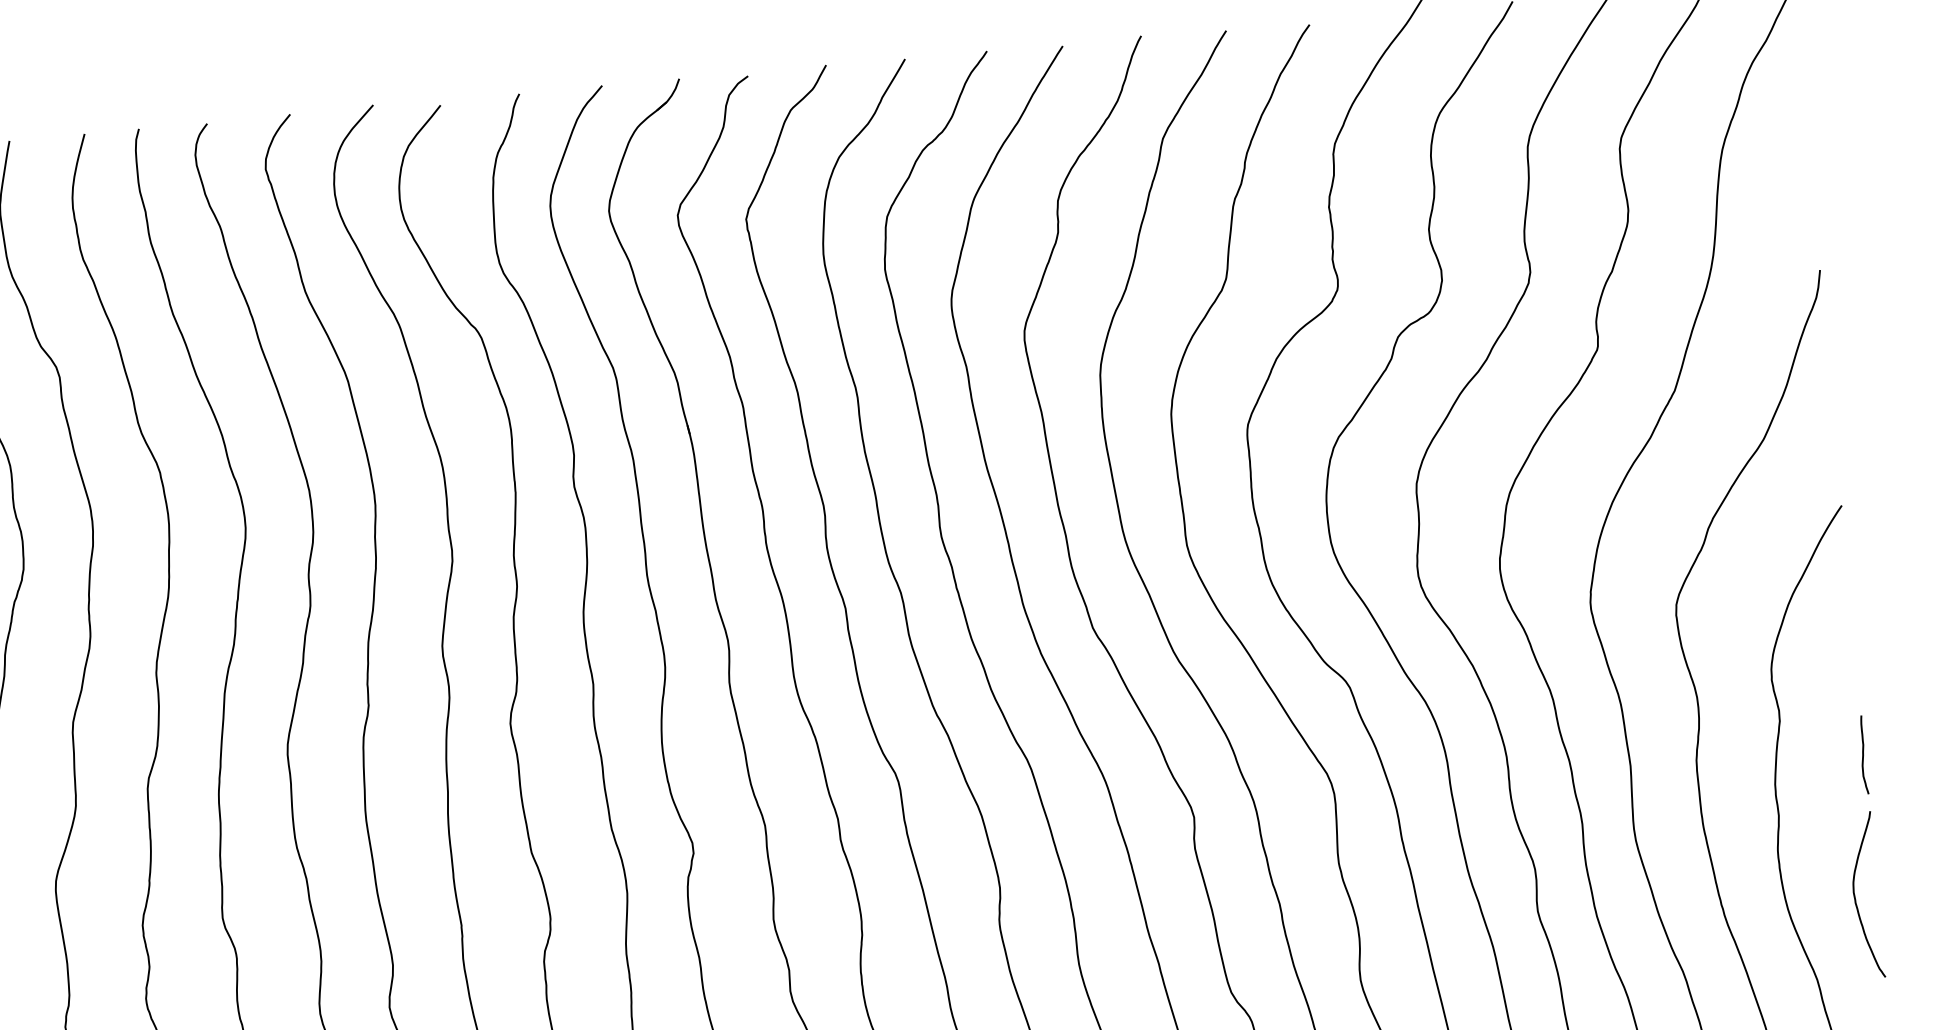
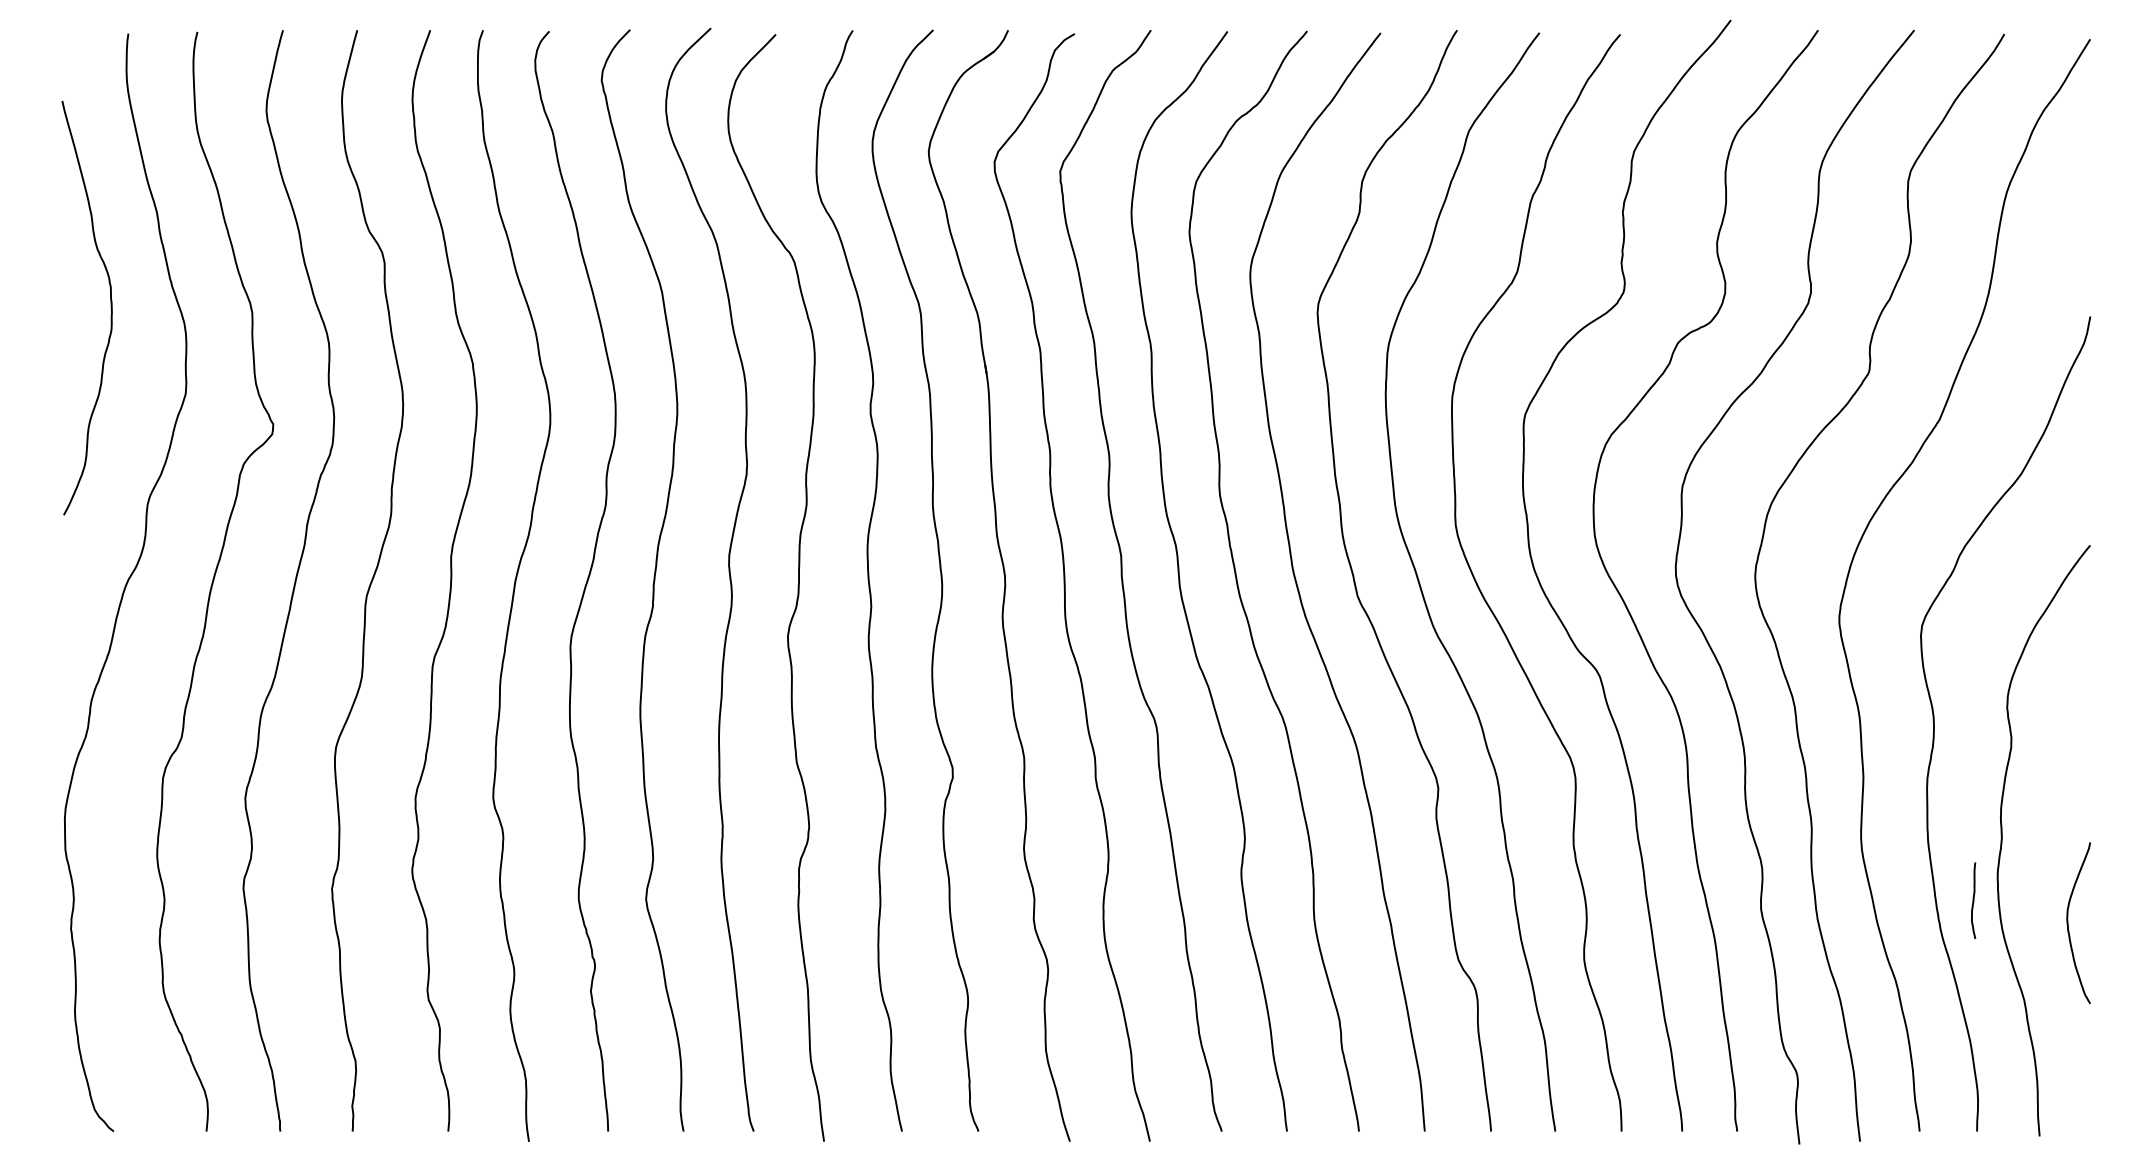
curve: (1863, 754) -> (1973, 900), moved

